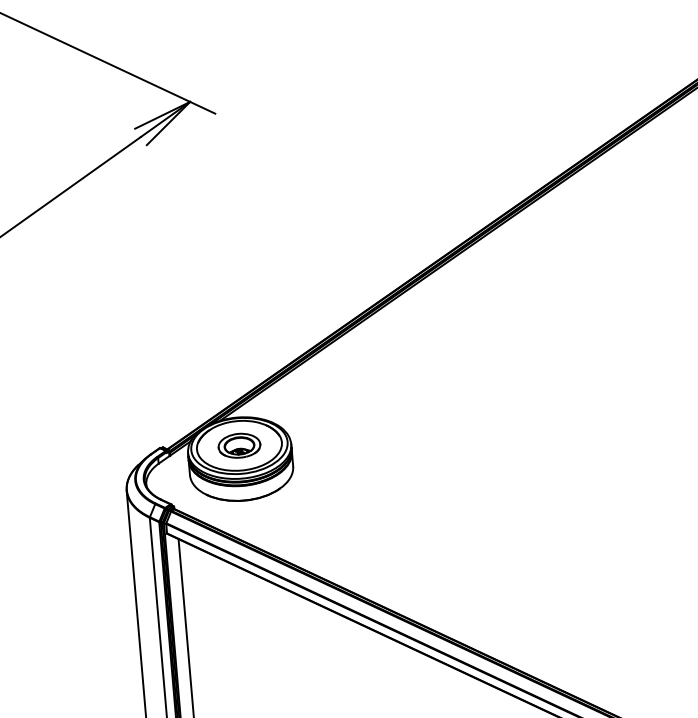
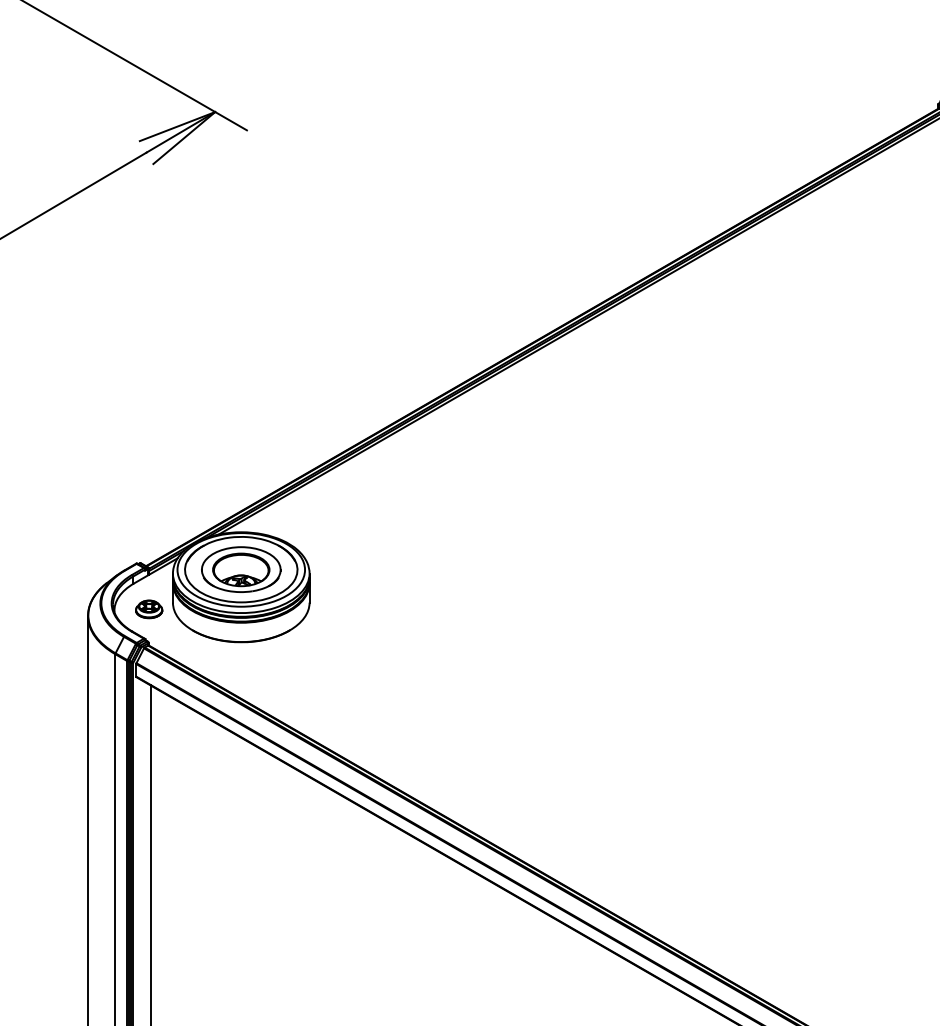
part: (239, 445) -> (241, 569), size x1.43
part: (172, 481) -> (149, 609), added

